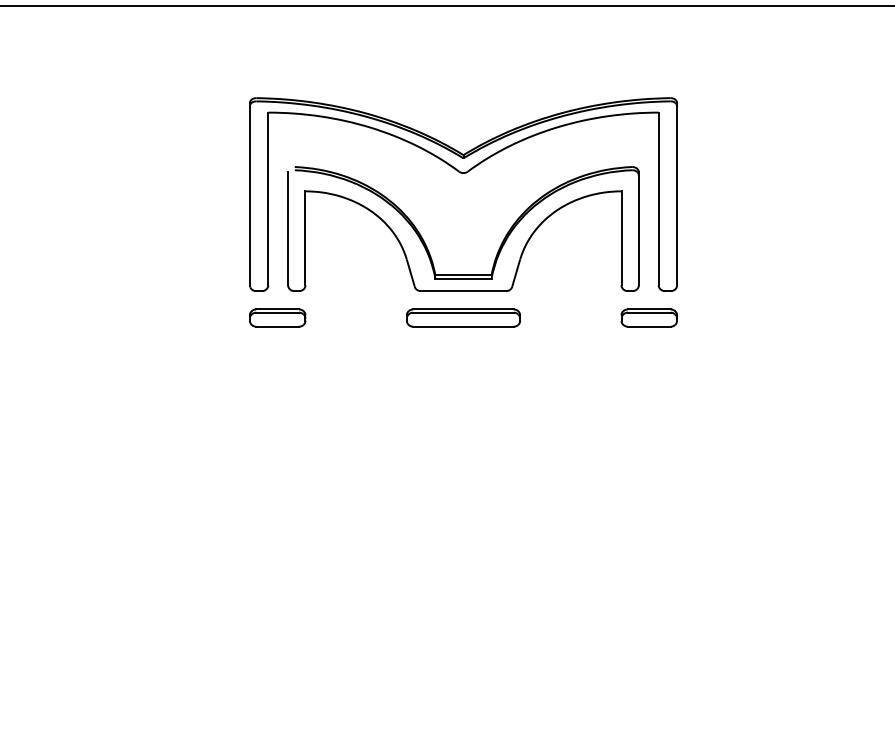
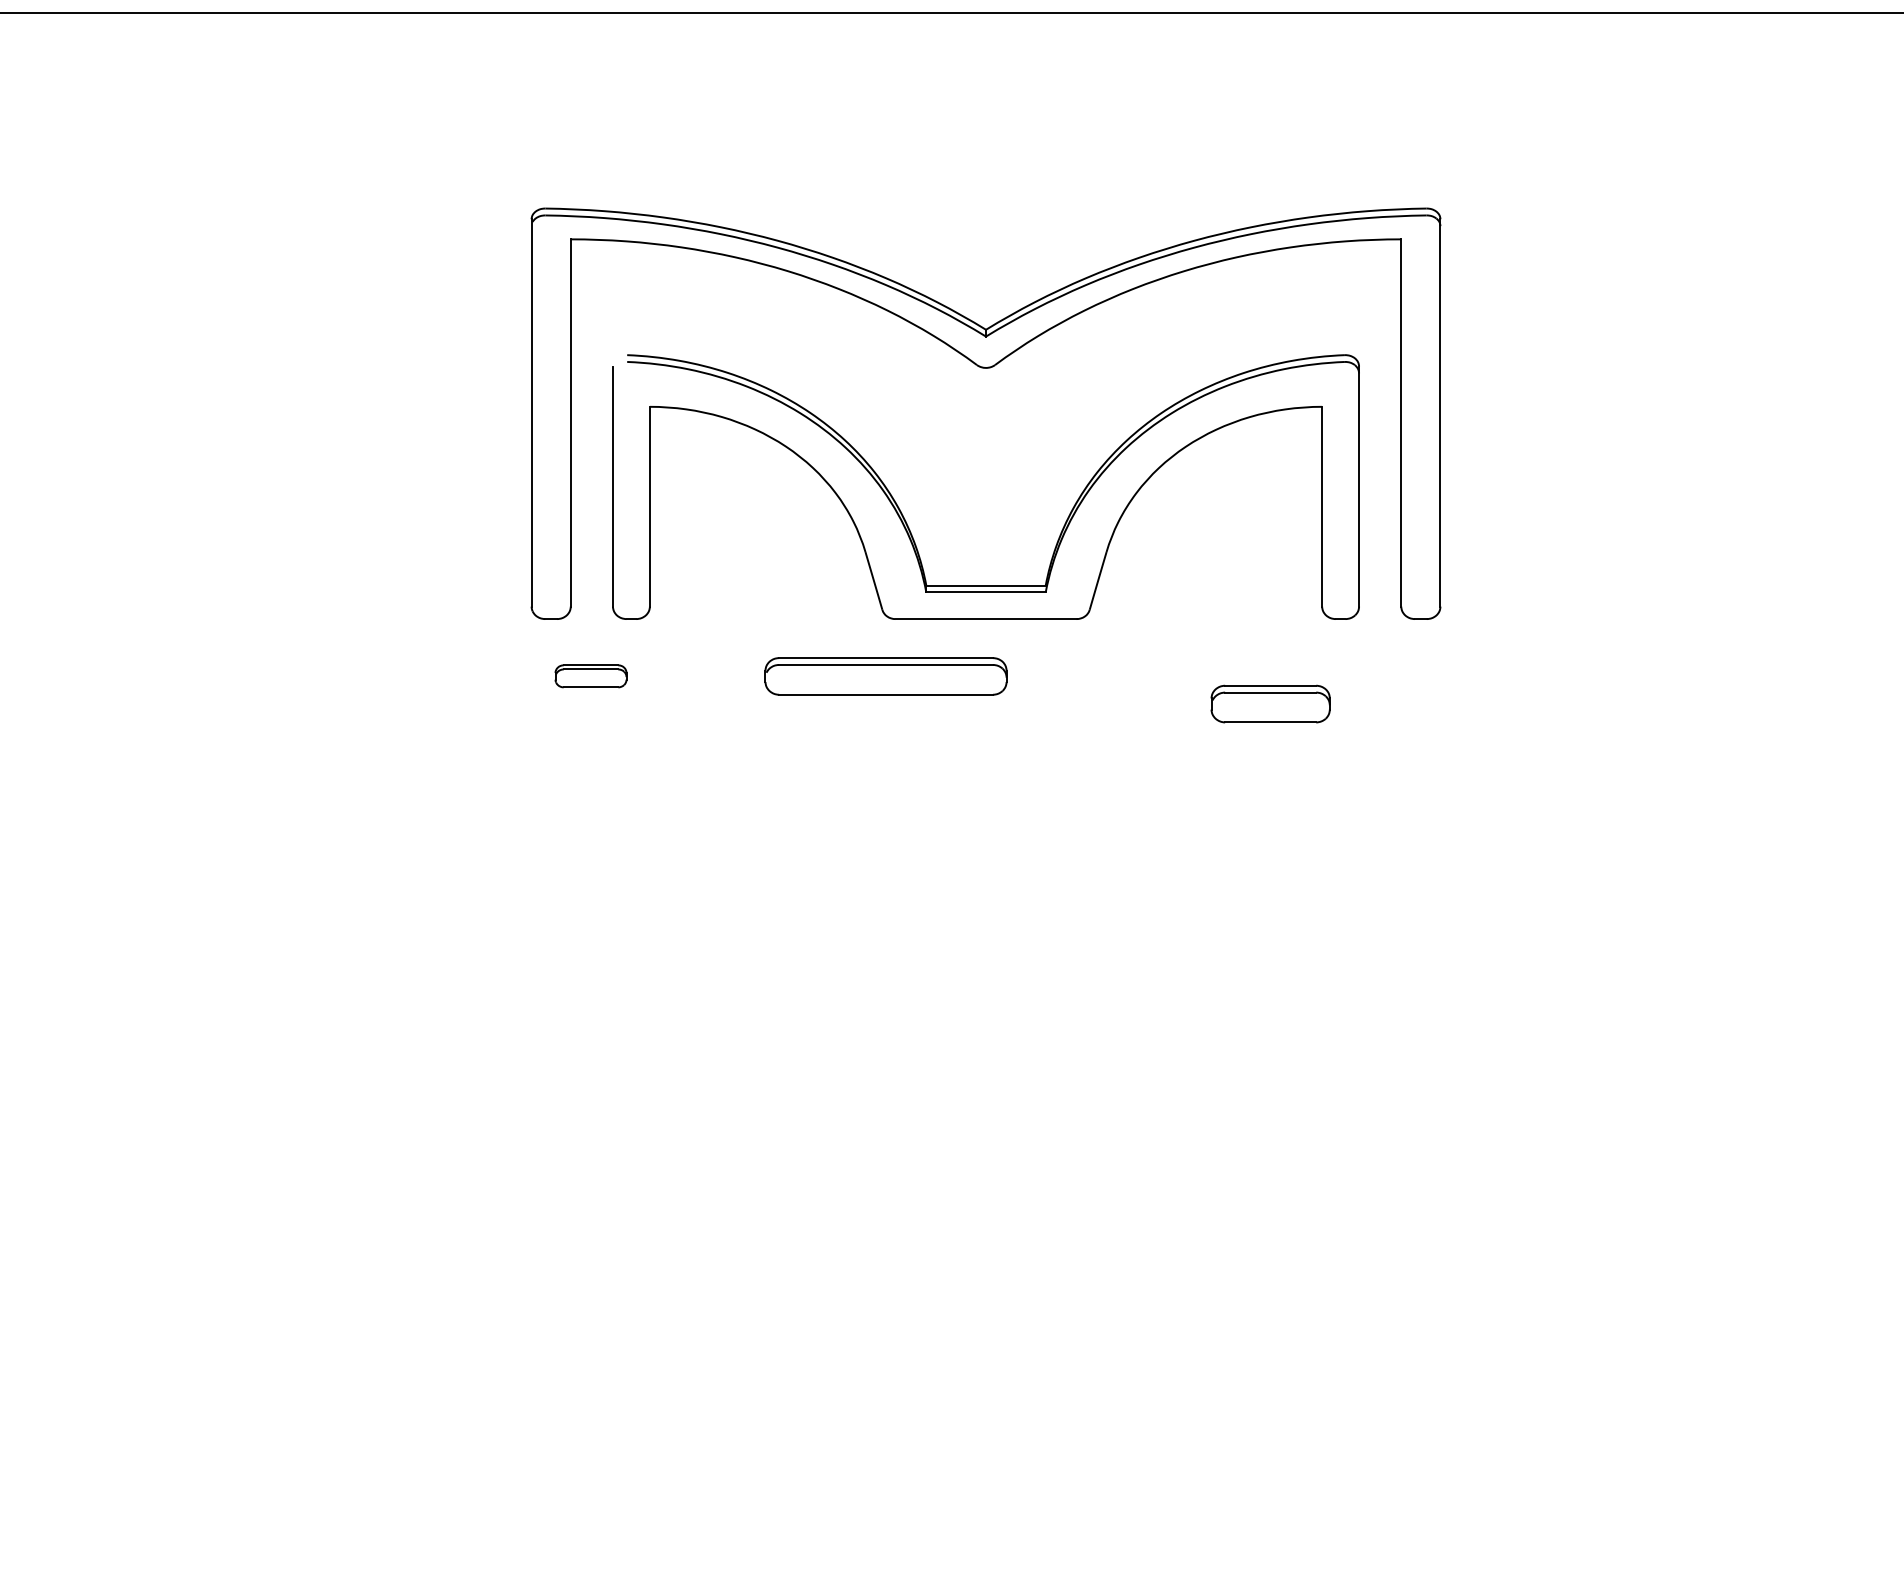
part: (277, 317) -> (590, 675), size x0.6
part: (463, 317) -> (886, 675), moved
part: (648, 317) -> (1268, 702), moved

